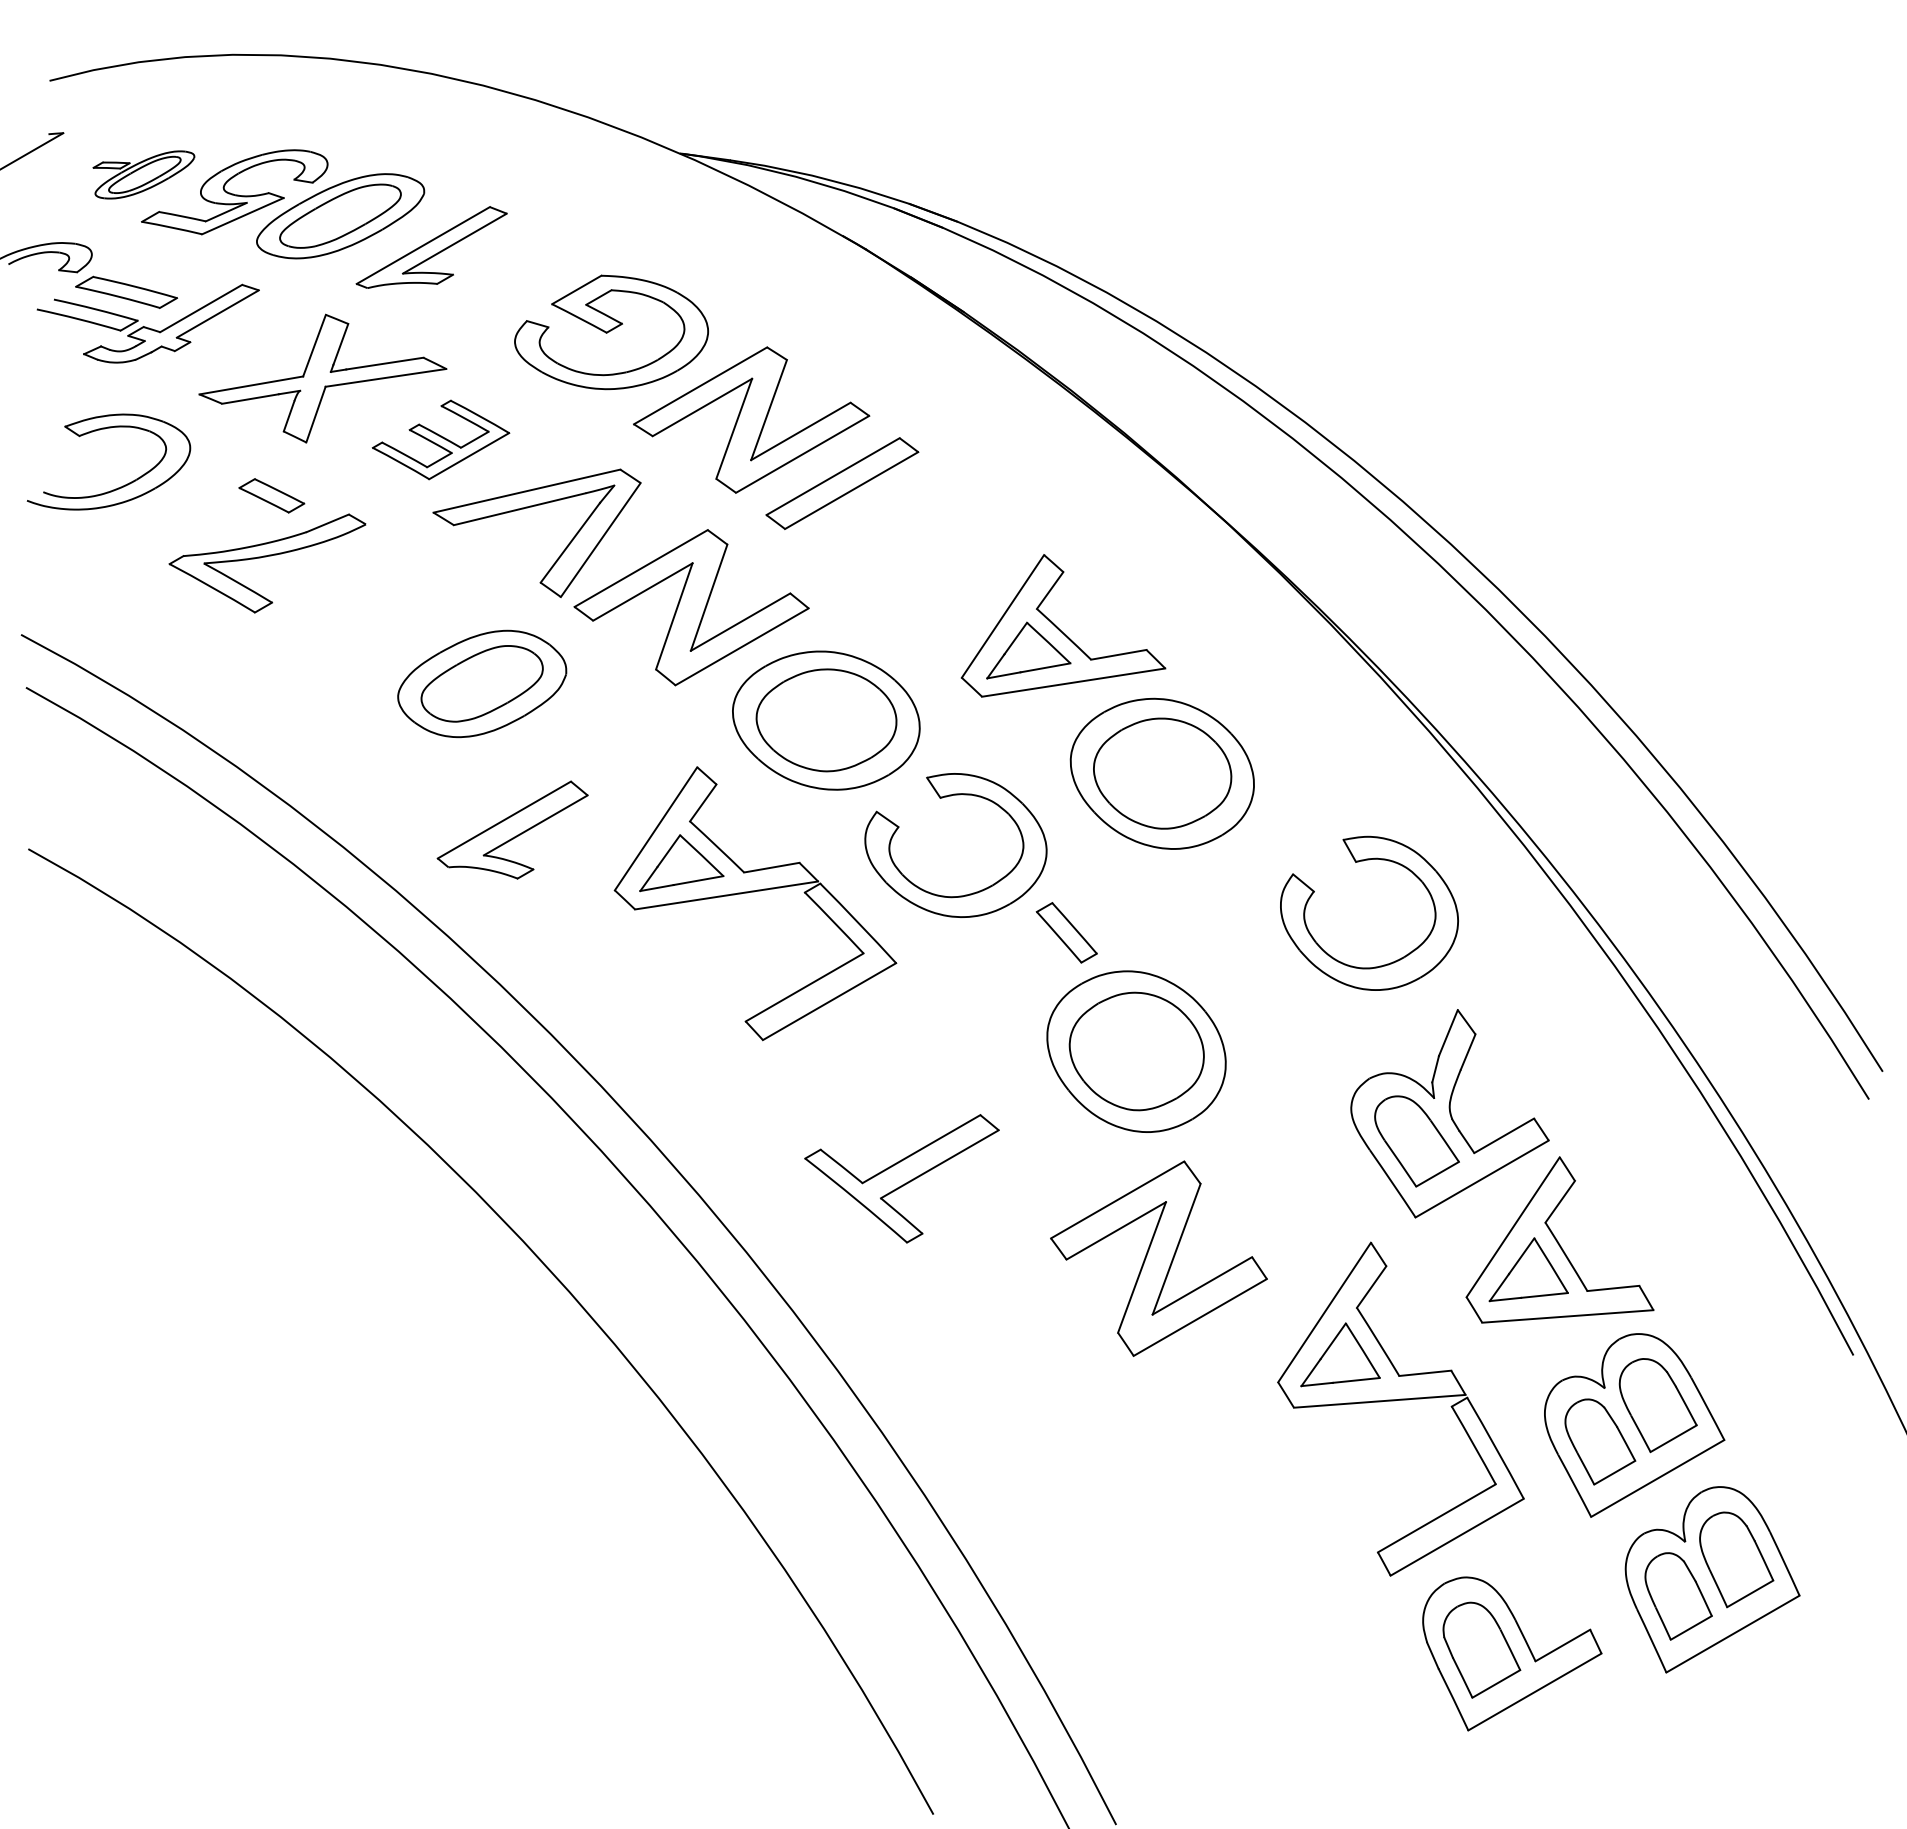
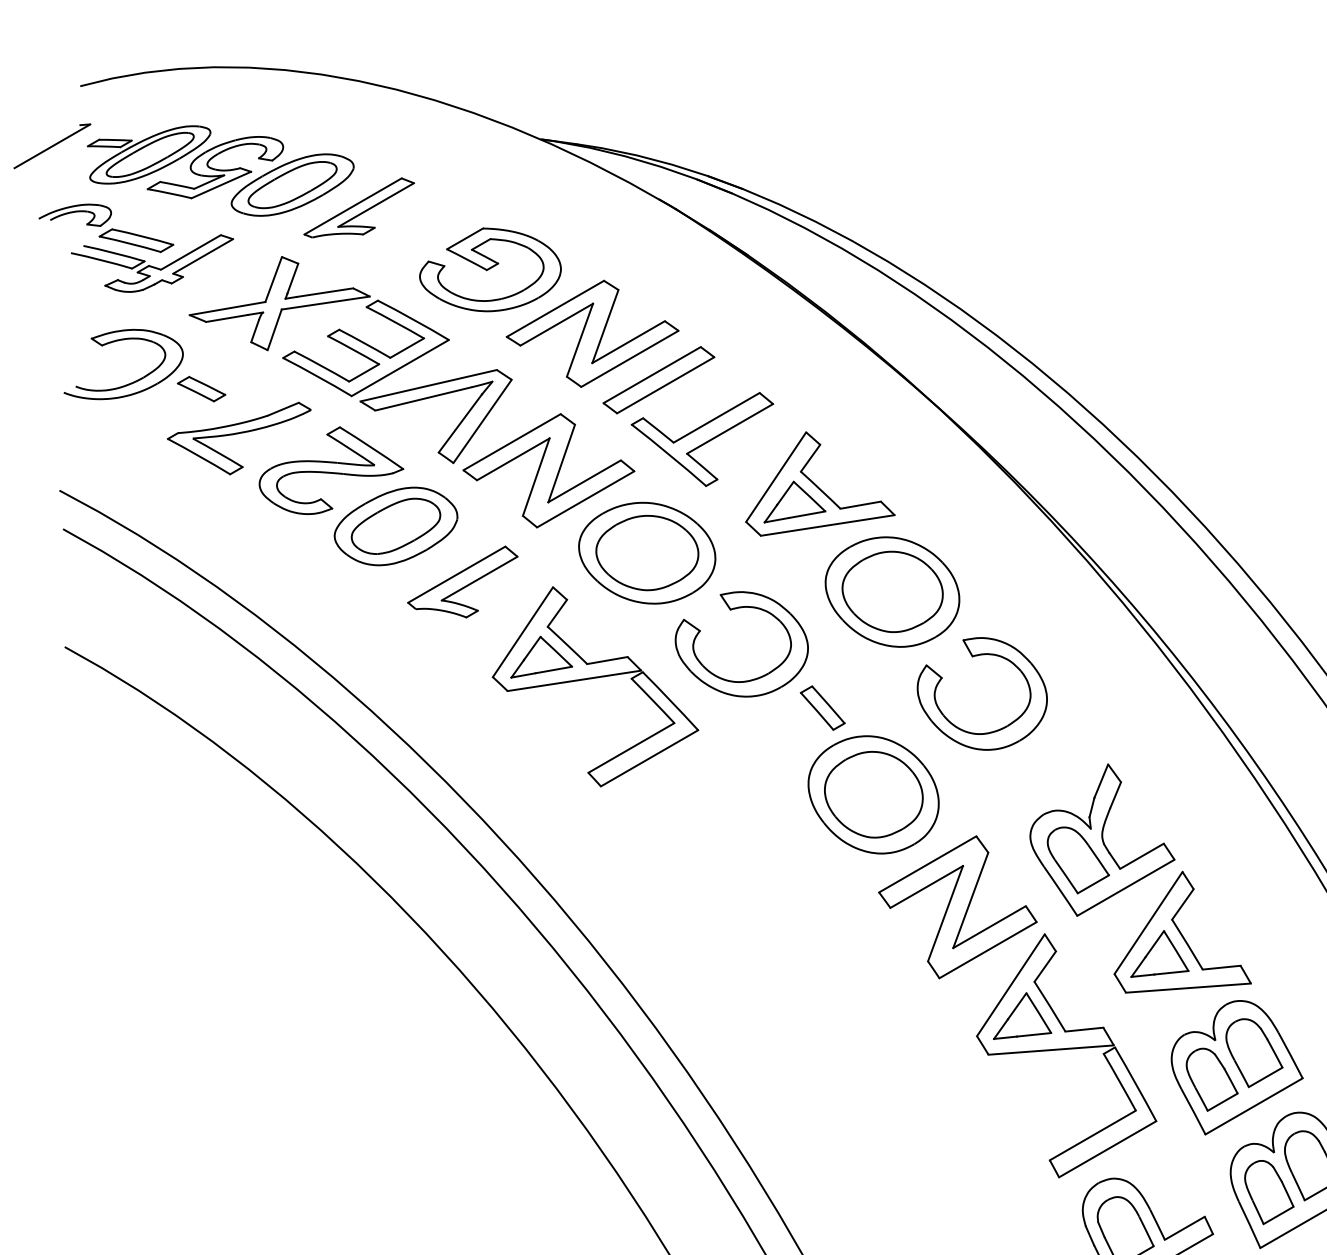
part: (143, 174) -> (148, 154), size x1.67
part: (440, 439) -> (365, 348), size x1.67
part: (271, 495) -> (201, 388), moved
part: (393, 607) -> (331, 470), added
part: (512, 829) -> (462, 581), moved
part: (1358, 862) -> (974, 656), moved
part: (901, 1178) -> (702, 439), moved
part: (1158, 1258) -> (957, 907), moved

